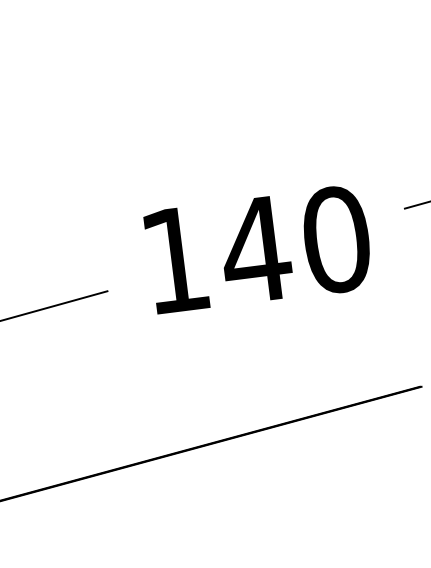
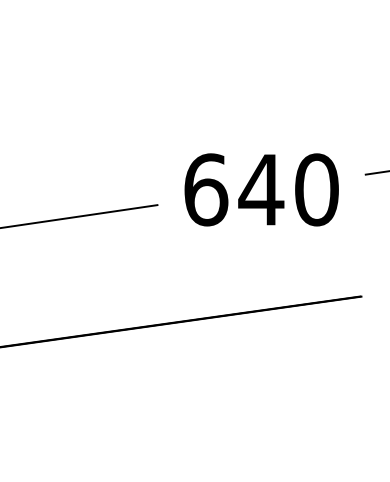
text: (175, 259) -> (206, 189), 140 -> 640

